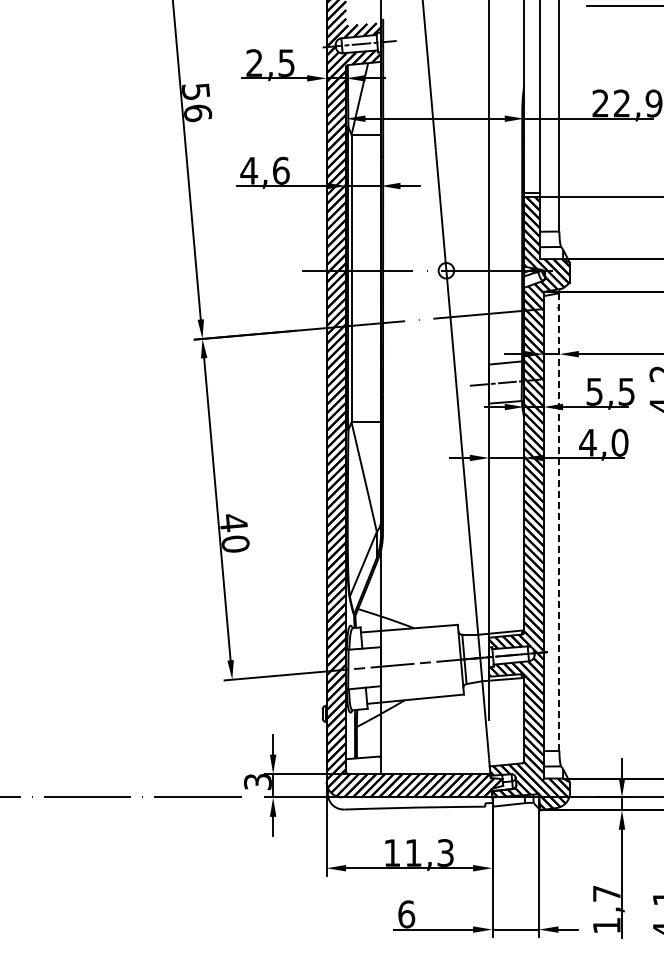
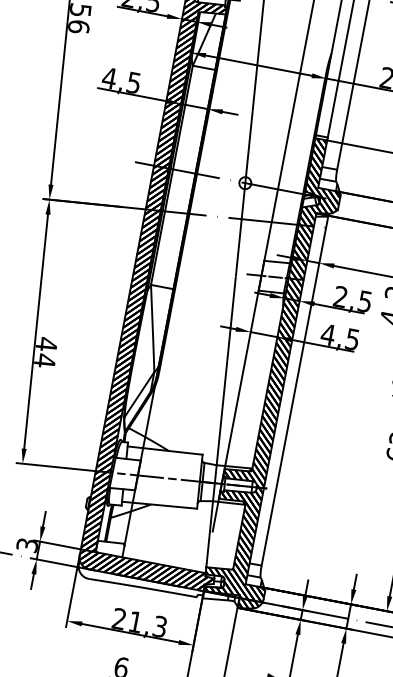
text: (281, 170) -> (134, 82), 4,6 -> 4,5
text: (594, 391) -> (340, 296), 5,5 -> 2,5
text: (619, 442) -> (352, 339), 4,0 -> 4,5
line: (559, 522) -> (294, 391), dashed -> solid
text: (235, 544) -> (44, 361), 40 -> 44
text: (391, 852) -> (118, 618), 11,3 -> 21,3

